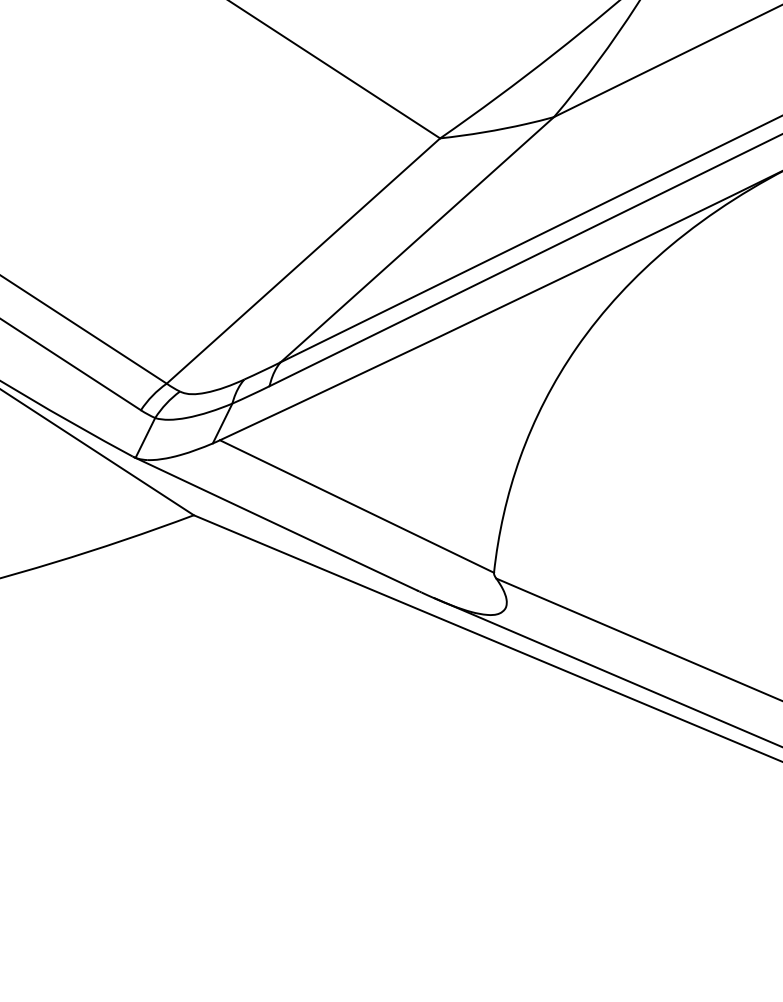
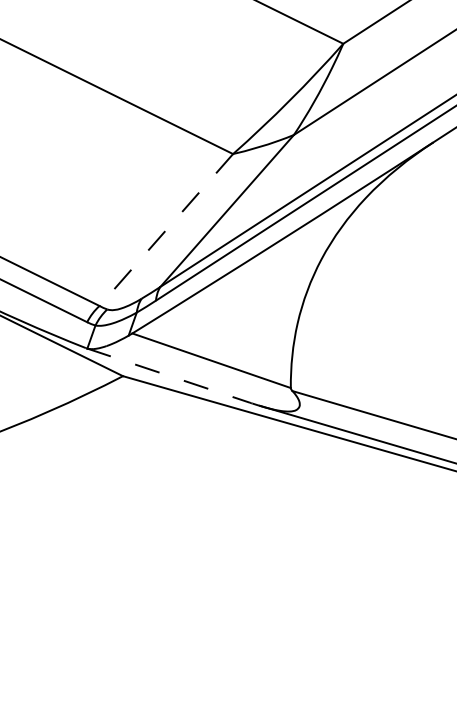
line: (303, 261) -> (166, 230), solid -> dashed
line: (276, 523) -> (168, 375), solid -> dashed

